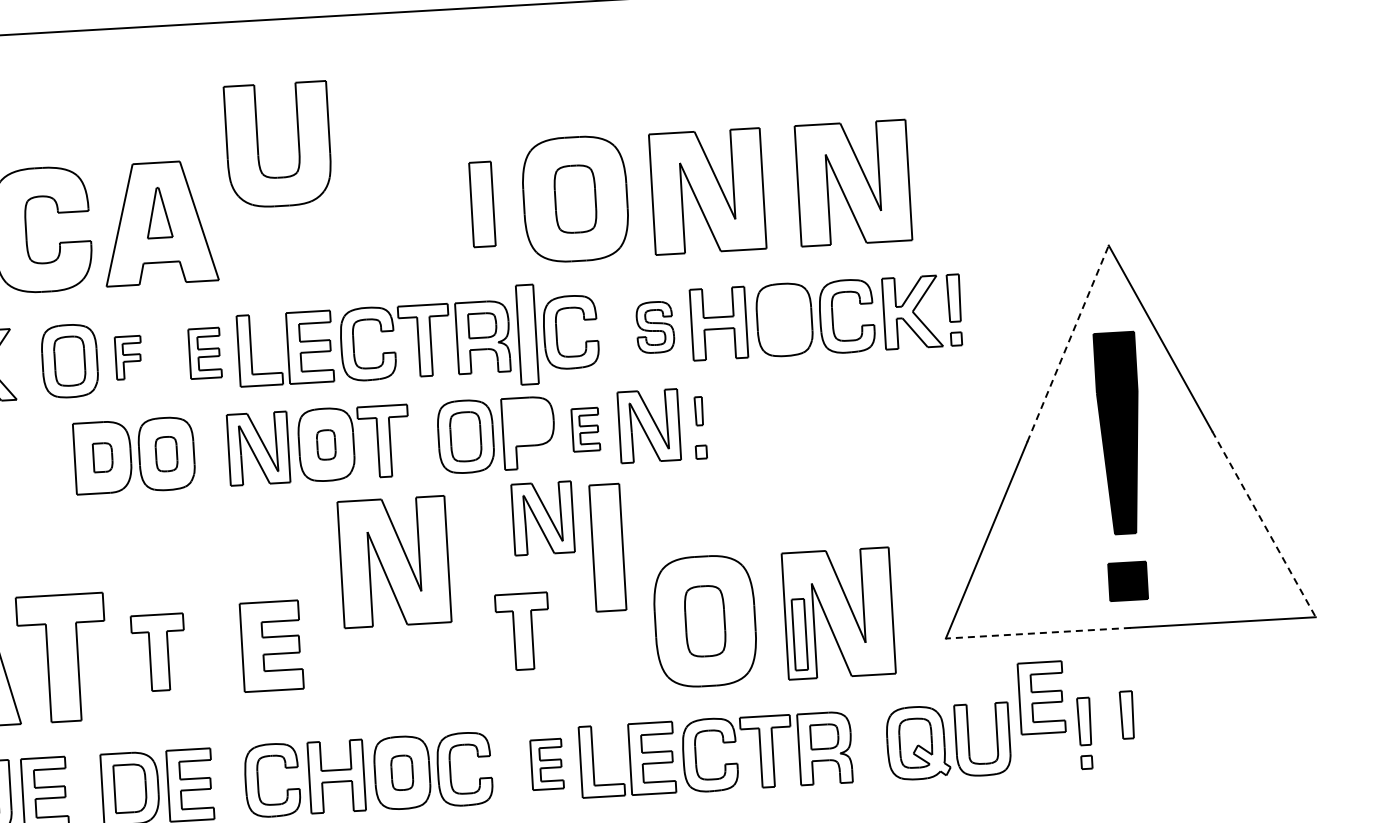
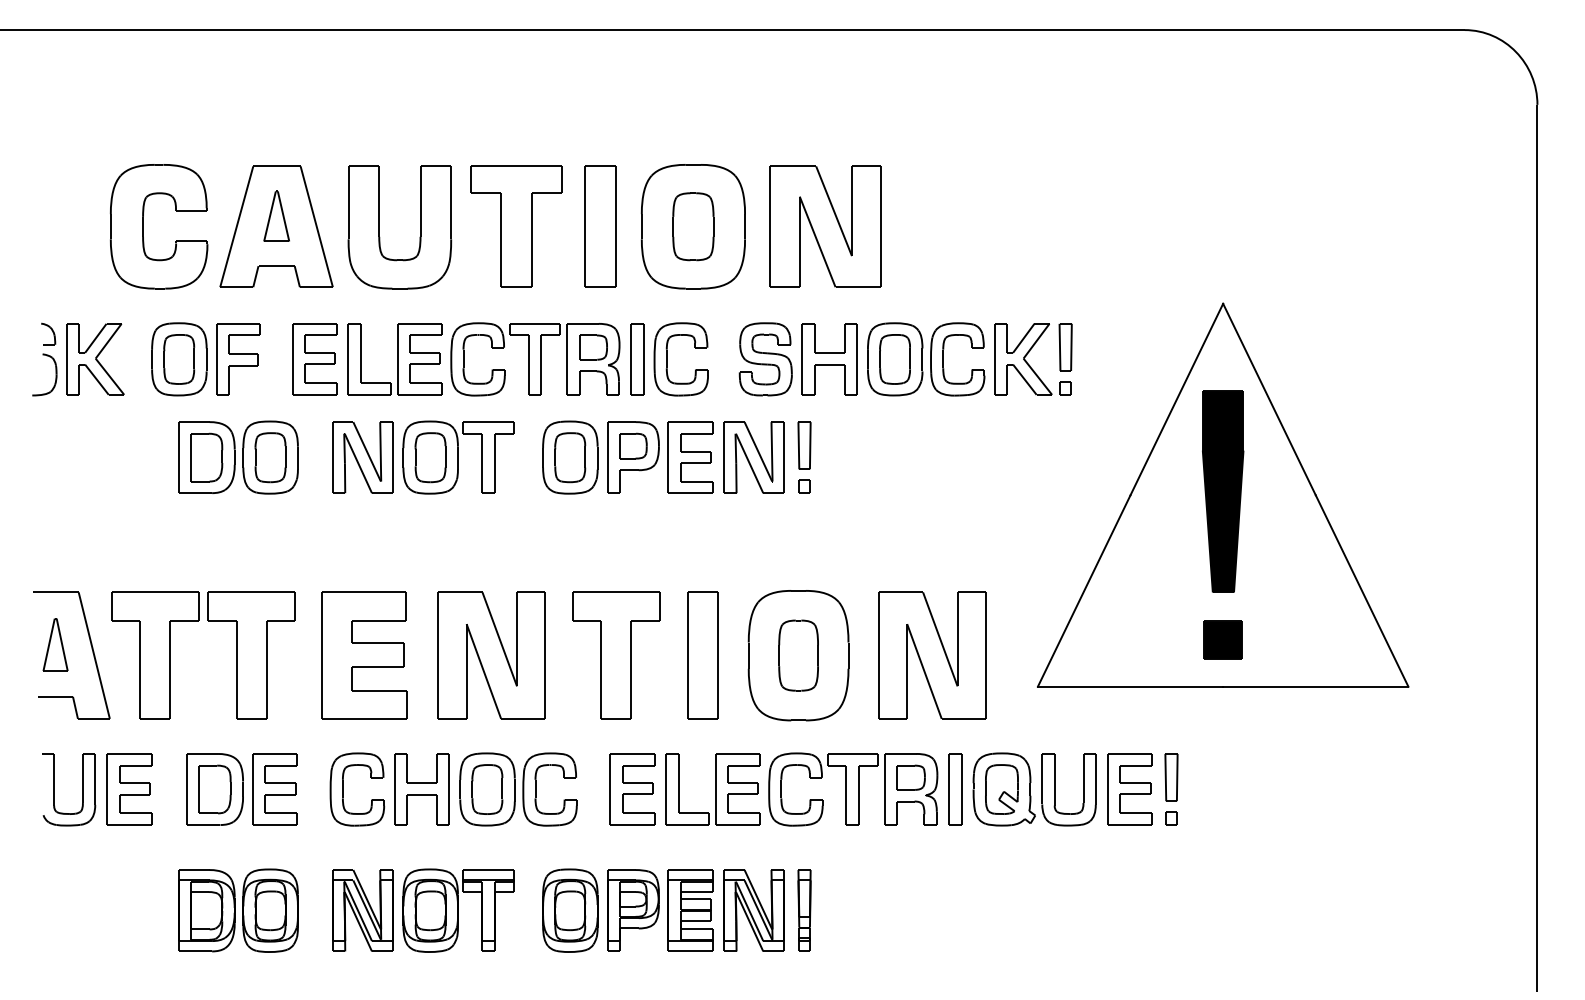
part: (257, 146) -> (379, 227), moved
part: (853, 182) -> (971, 226), removed
part: (482, 204) -> (600, 226), size x1.43
part: (398, 209) -> (516, 226), added
part: (783, 320) -> (894, 359), added
part: (655, 327) -> (765, 359), size x1.43
part: (527, 334) -> (637, 359), size x0.71
line: (1068, 343) -> (1177, 399), dashed -> solid
part: (204, 353) -> (314, 359), size x1.43
part: (128, 357) -> (238, 359), size x1.67
part: (698, 411) -> (804, 445), size x1.67
part: (528, 420) -> (633, 445), added
part: (585, 429) -> (690, 457), size x1.67
part: (326, 444) -> (430, 457), size x1.67
part: (166, 453) -> (270, 457), size x1.43
part: (102, 457) -> (206, 457), size x1.67
part: (542, 518) -> (642, 543), removed
line: (1264, 524) -> (1362, 591), dashed -> solid
part: (607, 547) -> (702, 655), moved
part: (394, 561) -> (491, 655), moved
part: (523, 631) -> (616, 655), size x1.67
line: (1038, 632) -> (1130, 686), dashed -> solid
part: (800, 634) -> (955, 789), moved
part: (271, 646) -> (364, 655), size x1.43
part: (158, 652) -> (251, 655), size x1.67
part: (1041, 697) -> (1129, 789), moved
part: (1127, 715) -> (1214, 773), removed
part: (547, 764) -> (632, 789), size x1.43
part: (402, 772) -> (487, 789), size x1.43

